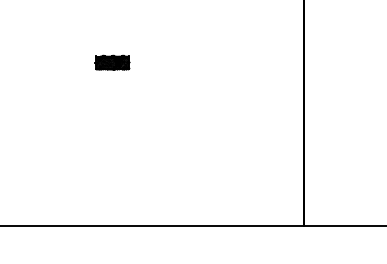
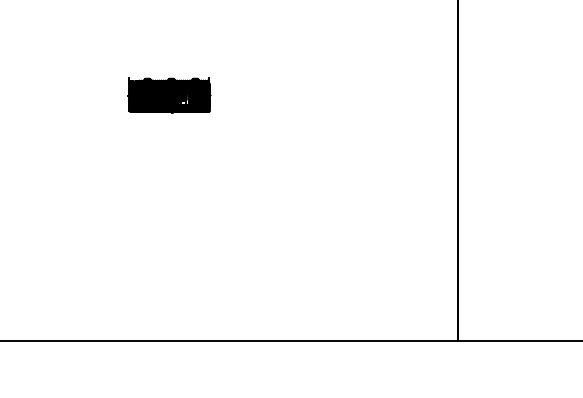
part: (112, 62) -> (169, 94), size x1.6

